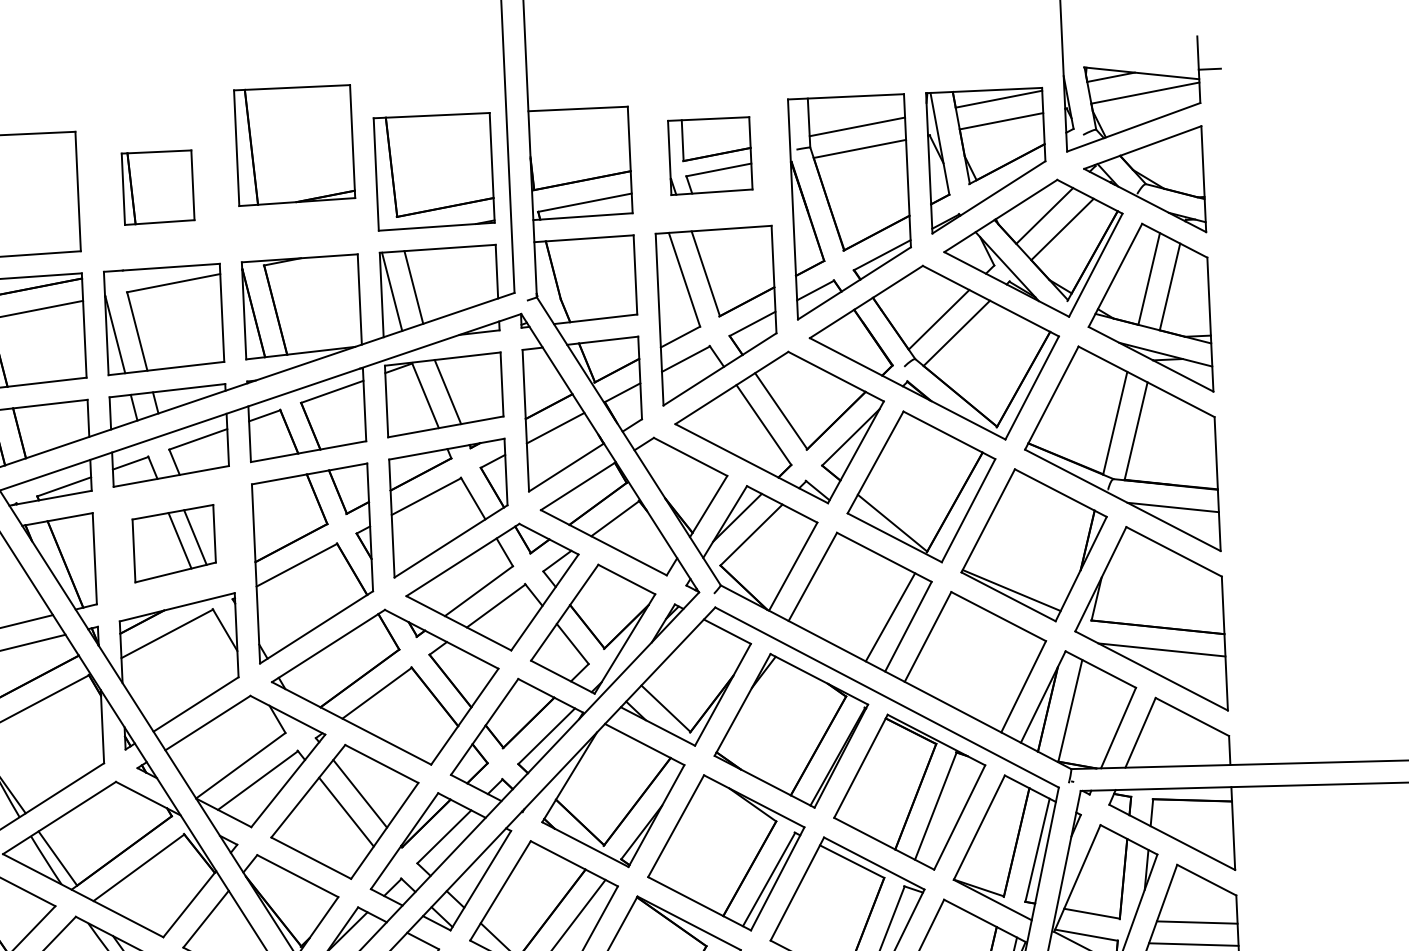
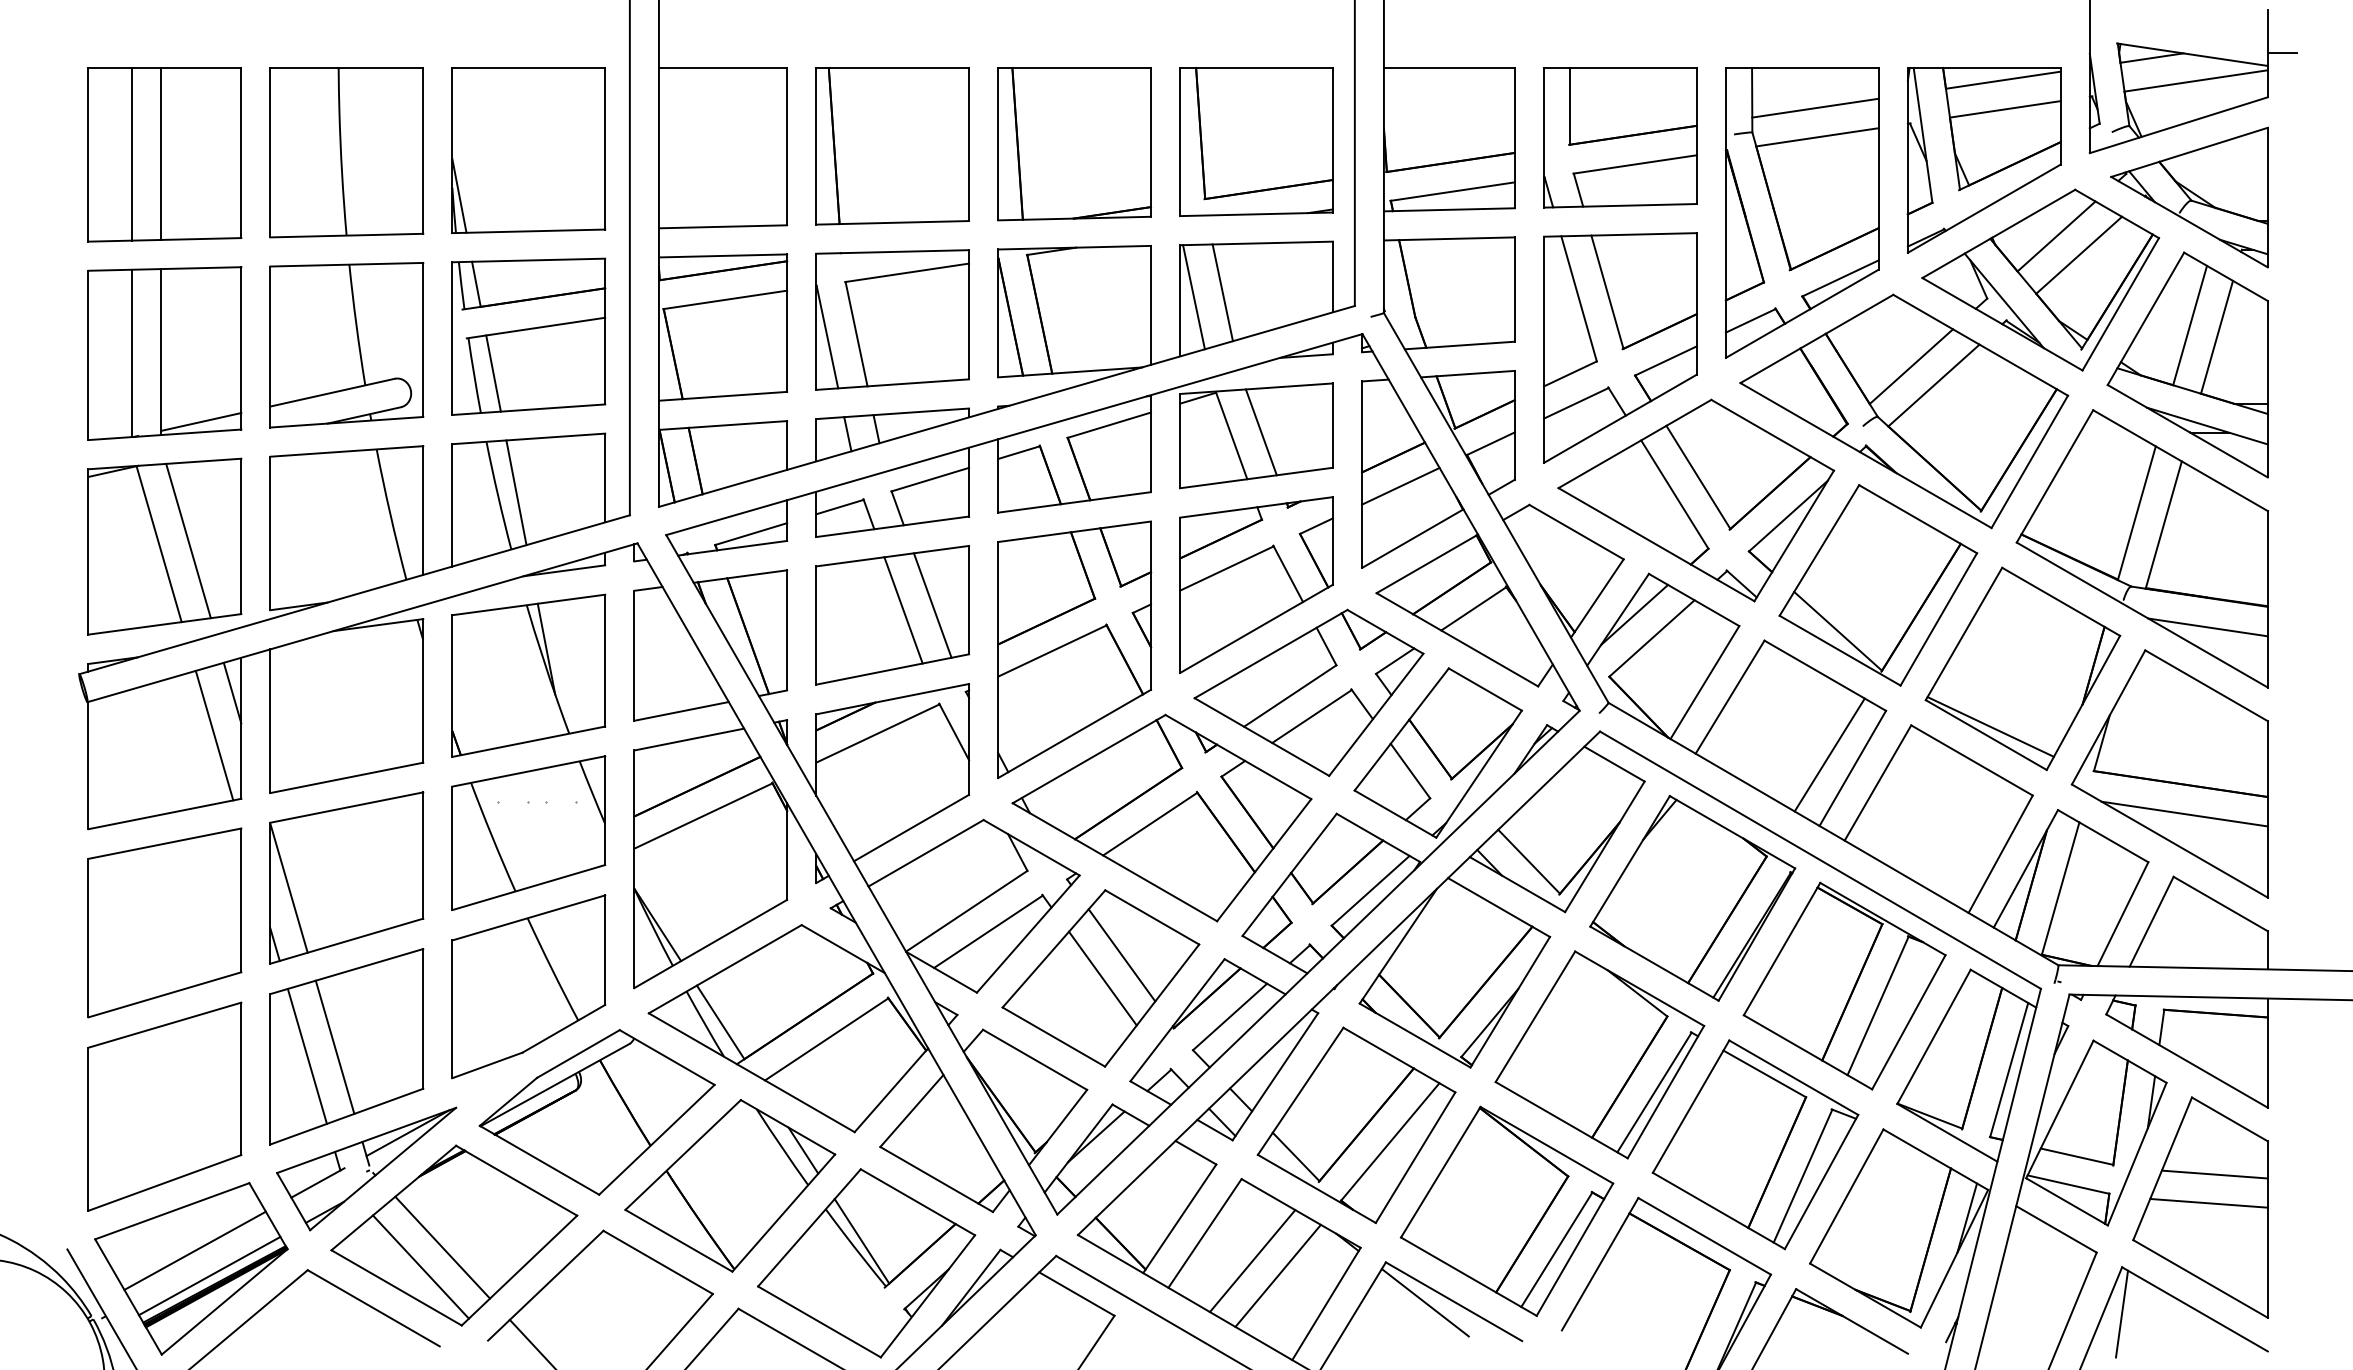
part: (294, 145) -> (1074, 144), moved
part: (710, 155) -> (1620, 137), size x1.43
part: (158, 187) -> (892, 146), size x1.67
part: (174, 543) -> (892, 615), size x1.43

